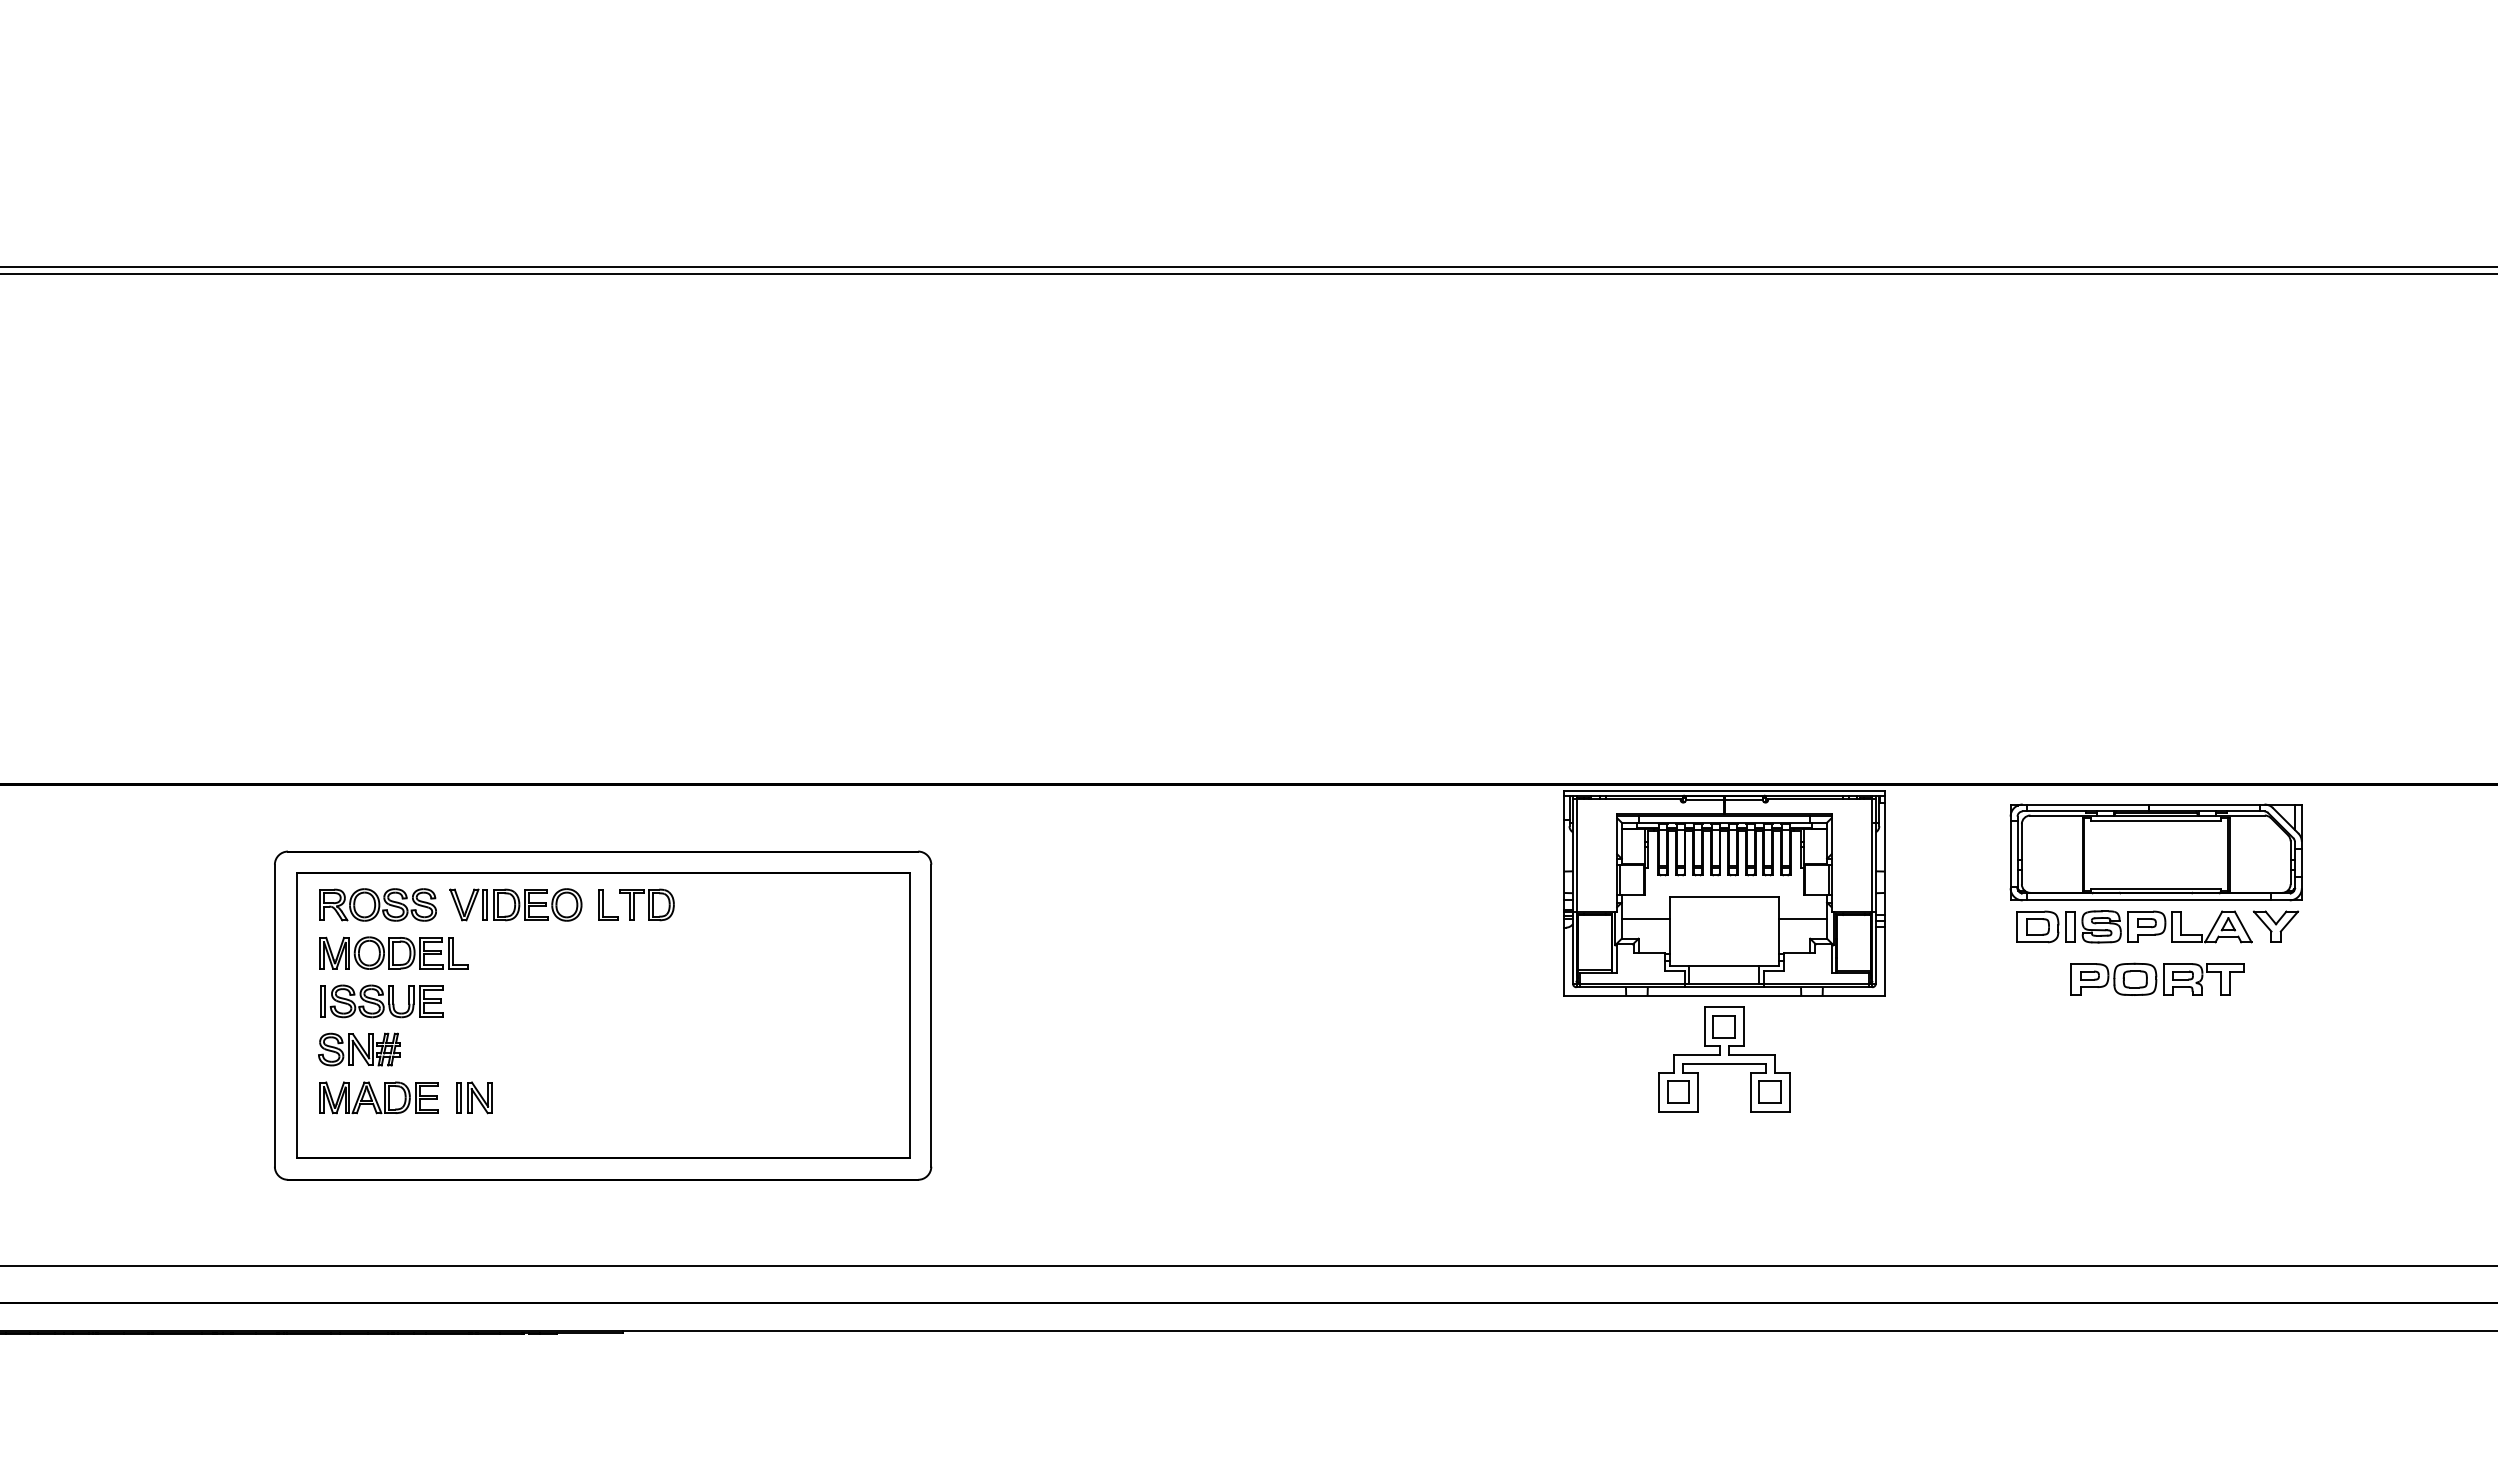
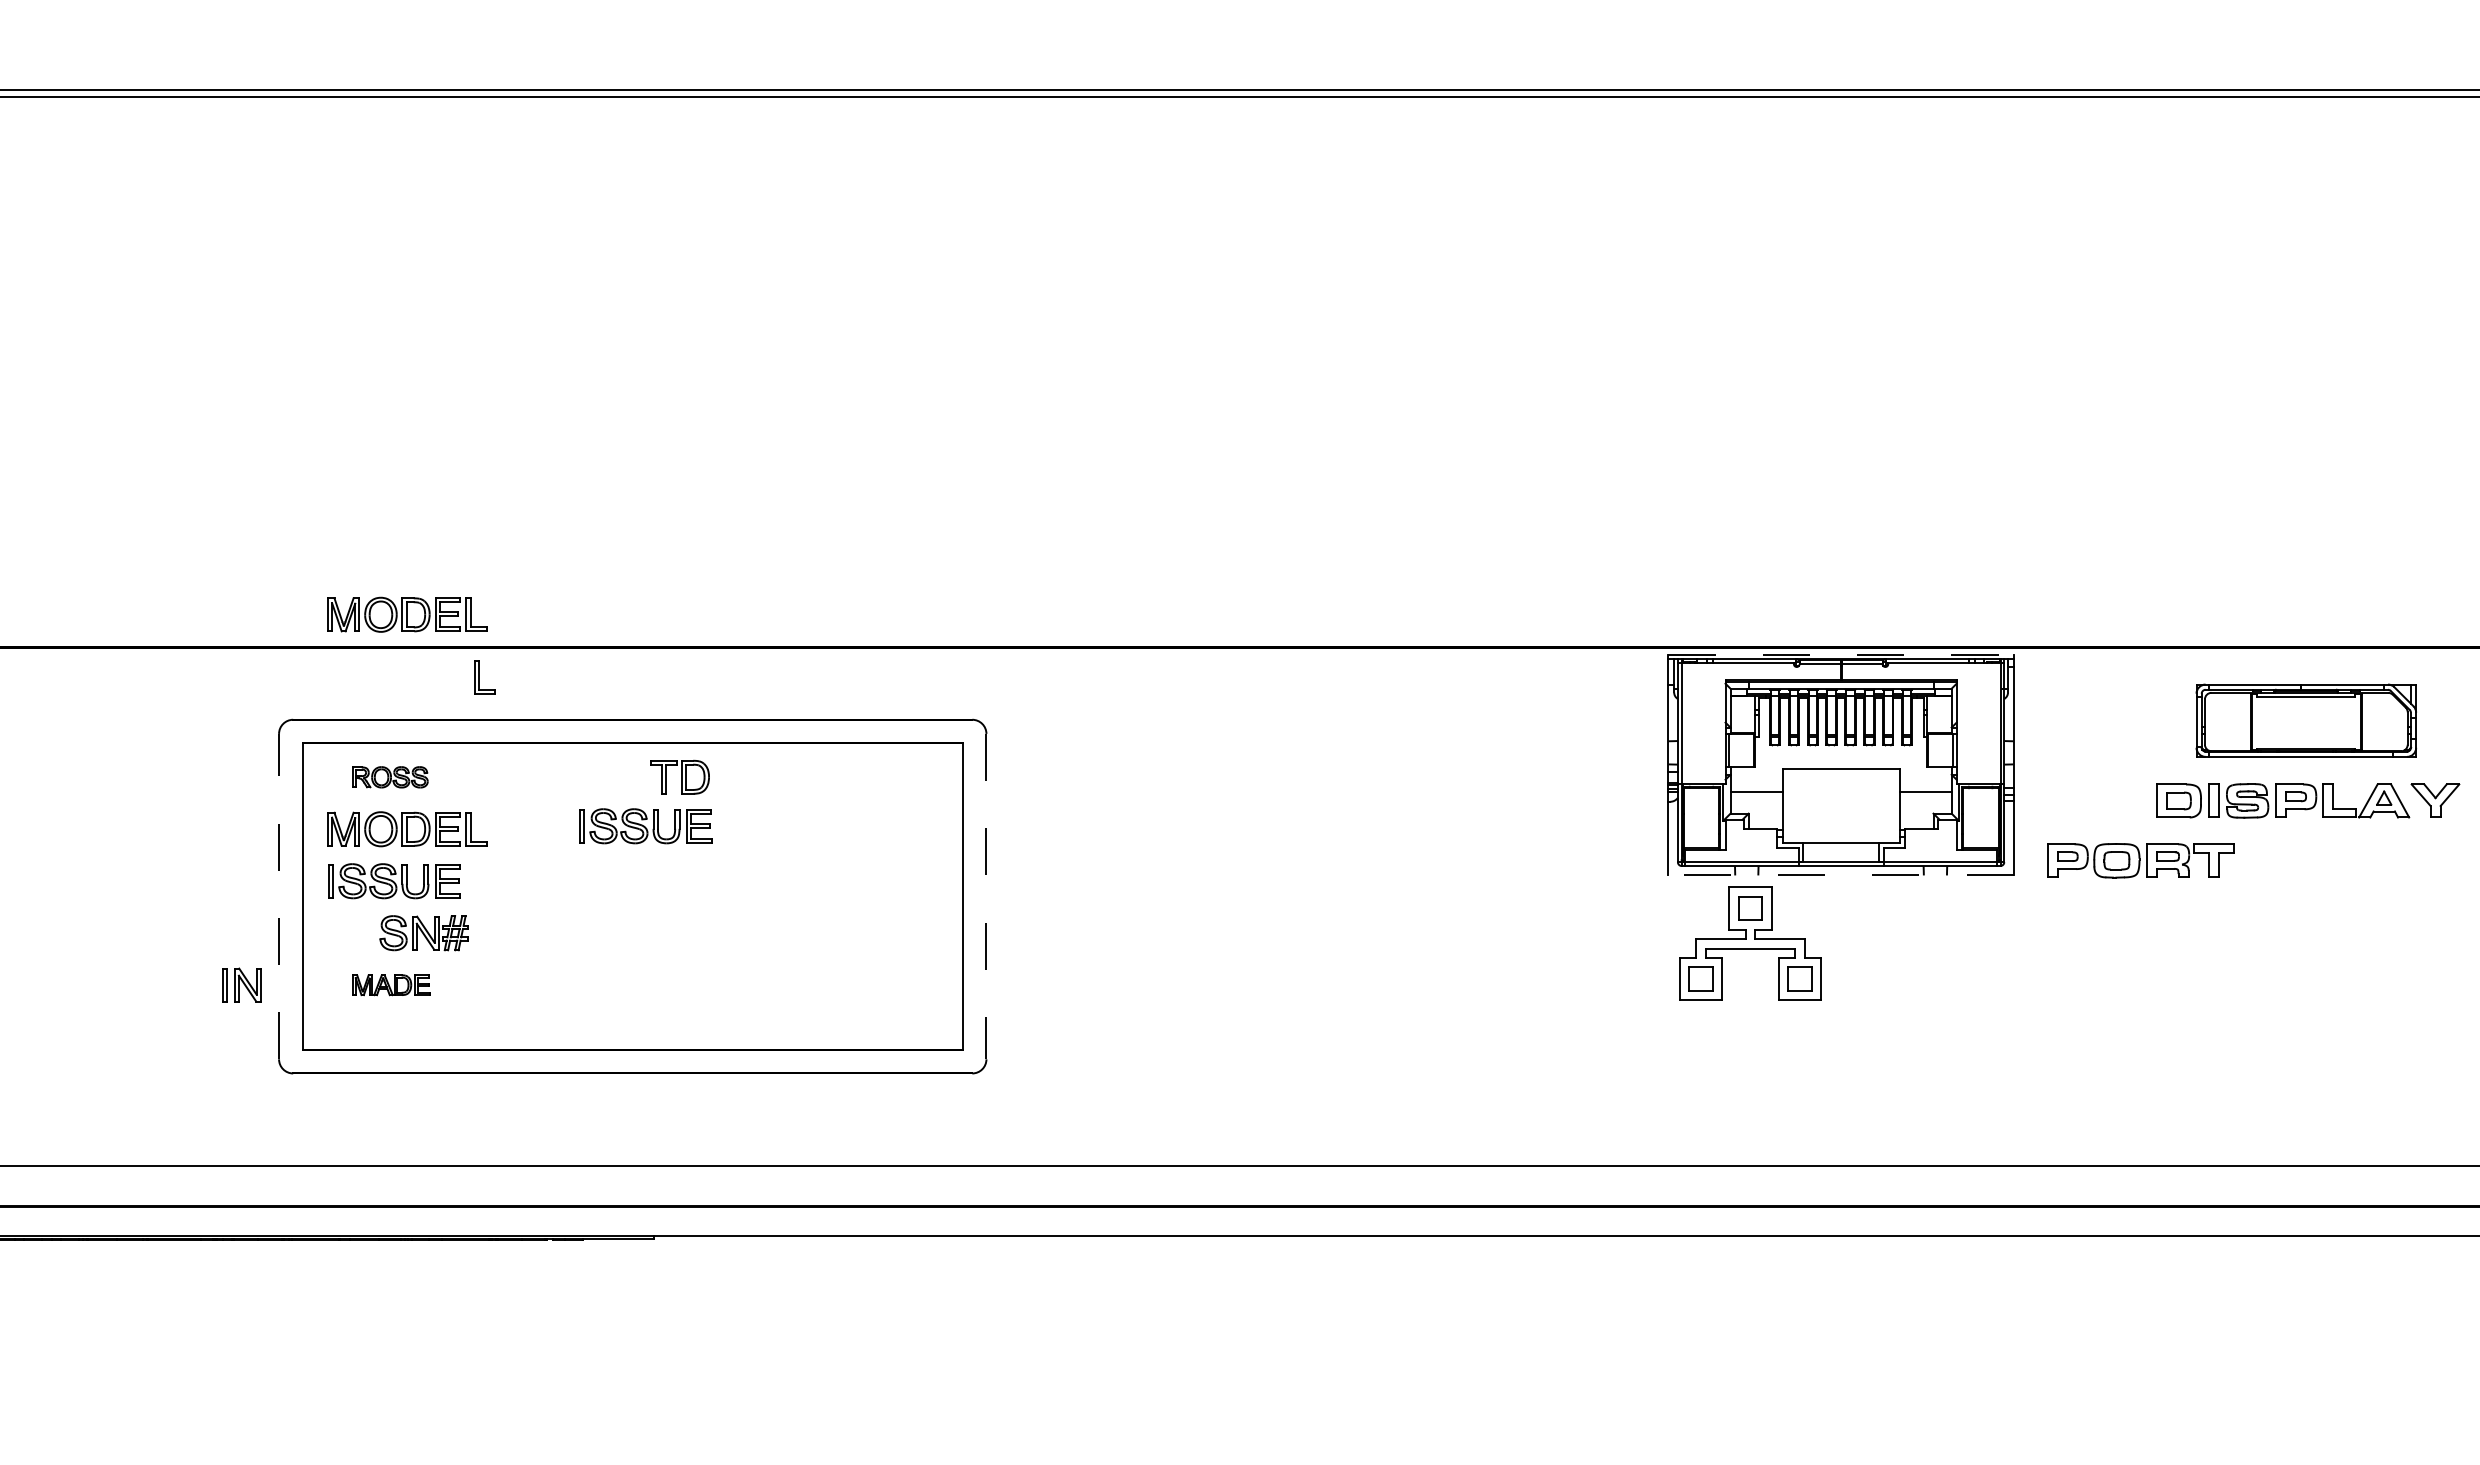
part: (393, 753) -> (406, 614), added
line: (1724, 791) -> (1841, 655), solid -> dashed
part: (2155, 852) -> (2305, 720), size x0.7
part: (377, 904) -> (389, 776), size x0.6
part: (515, 904) -> (538, 776), removed
part: (608, 904) -> (485, 676), moved
part: (614, 950) -> (645, 826), added
part: (2157, 978) -> (2140, 859), moved
line: (1723, 996) -> (1840, 875), solid -> dashed
line: (274, 1015) -> (278, 896), solid -> dashed
line: (931, 1015) -> (986, 896), solid -> dashed
part: (359, 1049) -> (424, 933), moved
part: (1724, 1059) -> (1750, 943), moved
part: (378, 1097) -> (390, 984), size x0.6
part: (474, 1097) -> (242, 984), moved

